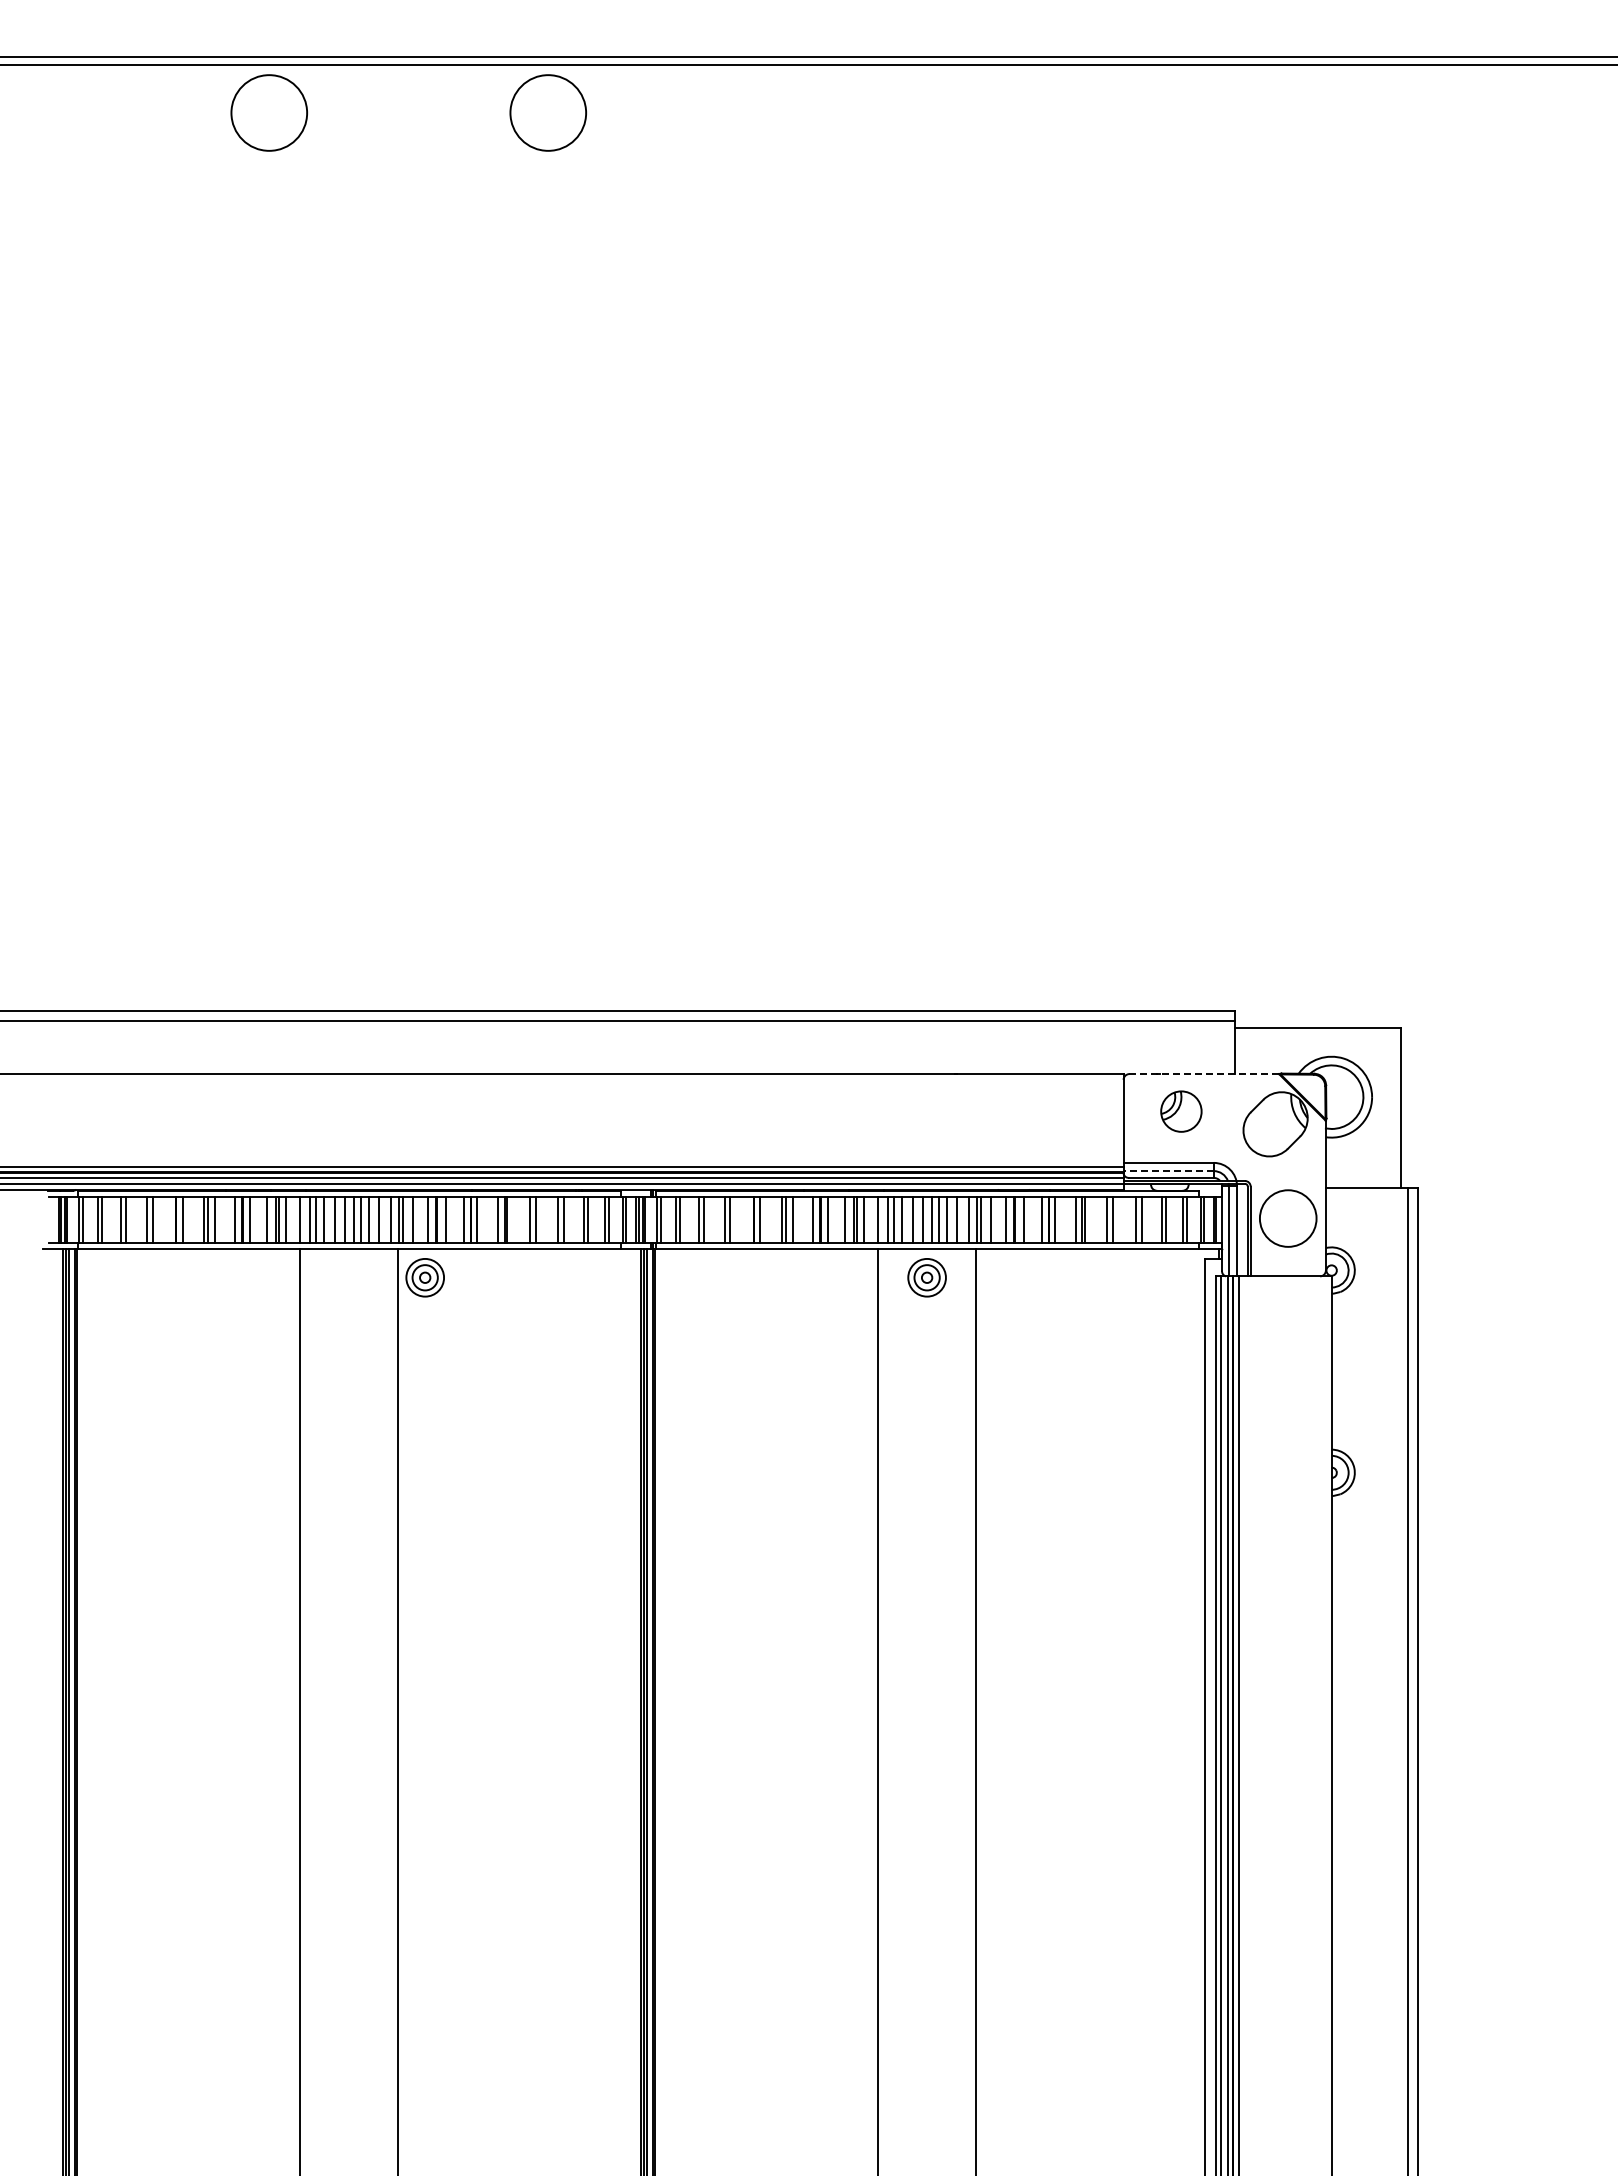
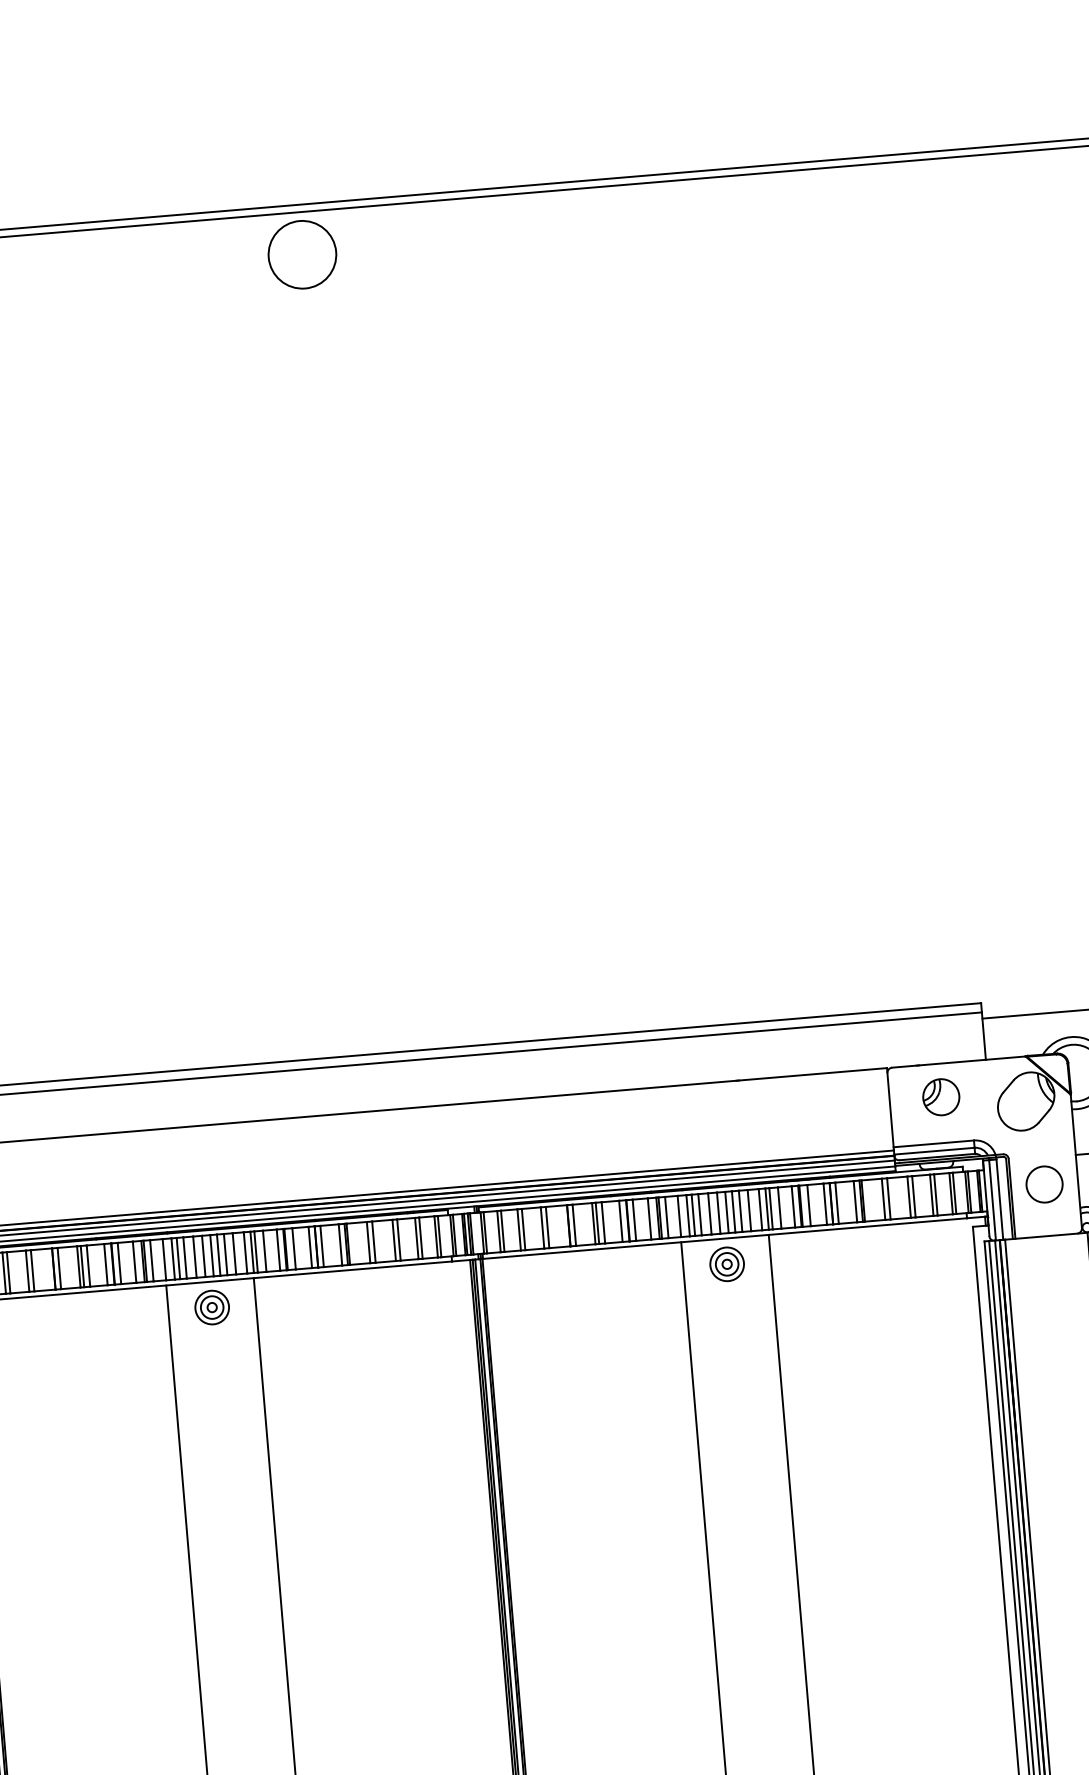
circle: (268, 112) -> (53, 275), removed
line: (1204, 1074) -> (959, 1062), dashed -> solid
line: (1168, 1171) -> (934, 1151), dashed -> solid
circle: (1288, 1218) -> (1044, 1184), size x0.71
part: (424, 1277) -> (211, 1307), moved

